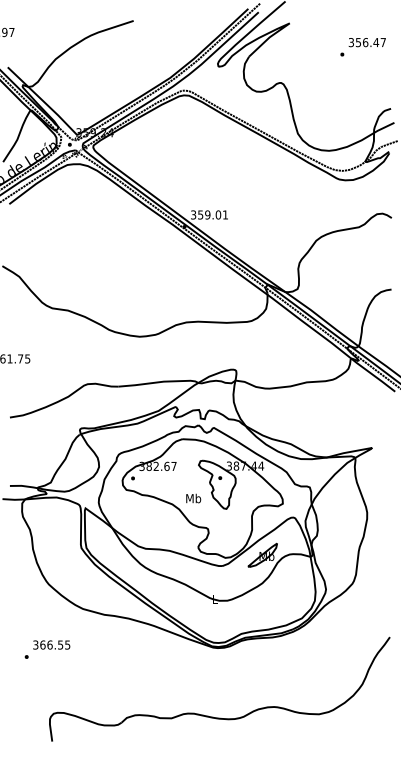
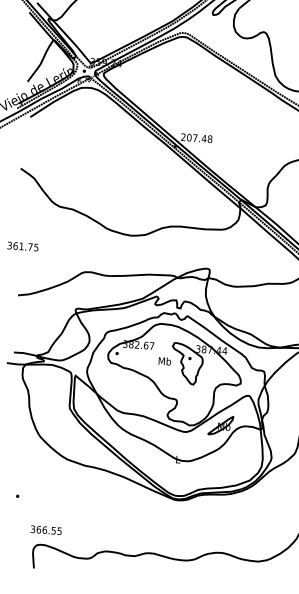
text: (209, 214) -> (196, 137), 359.01 -> 207.48
text: (193, 498) -> (164, 361), moved
text: (51, 644) -> (46, 529), moved

